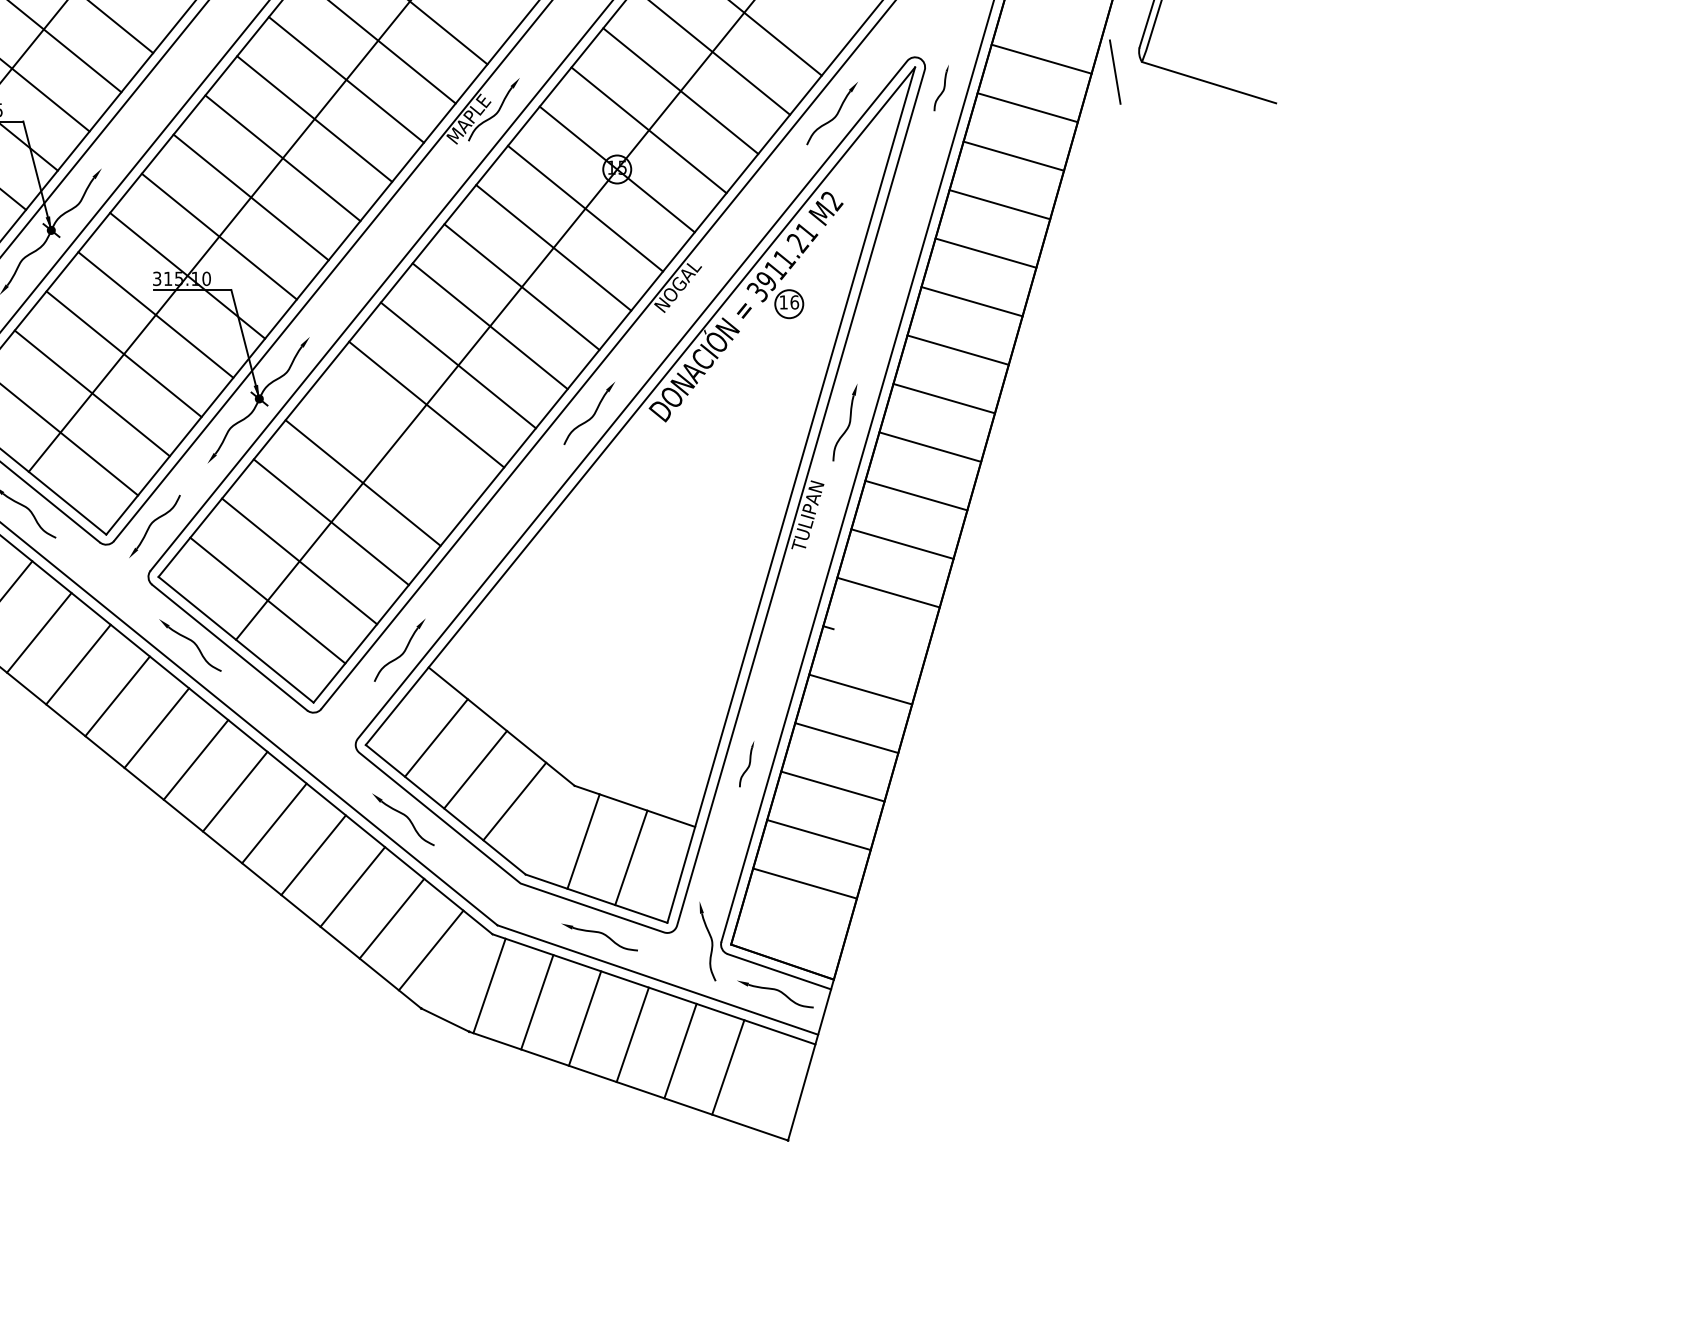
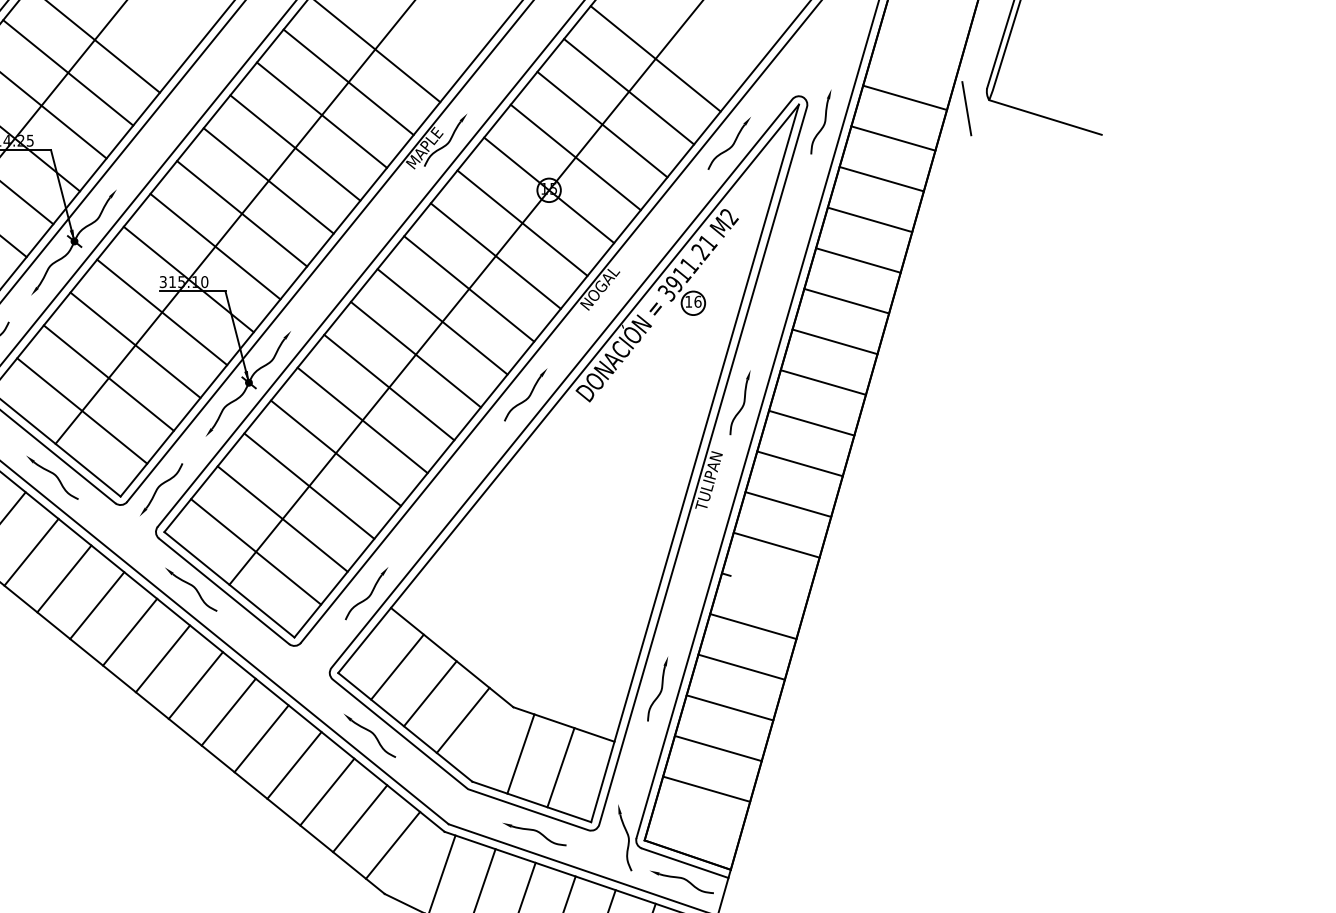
part: (941, 87) -> (821, 121), size x1.67
line: (394, 443) -> (362, 420), added
part: (746, 763) -> (657, 688), size x1.67

